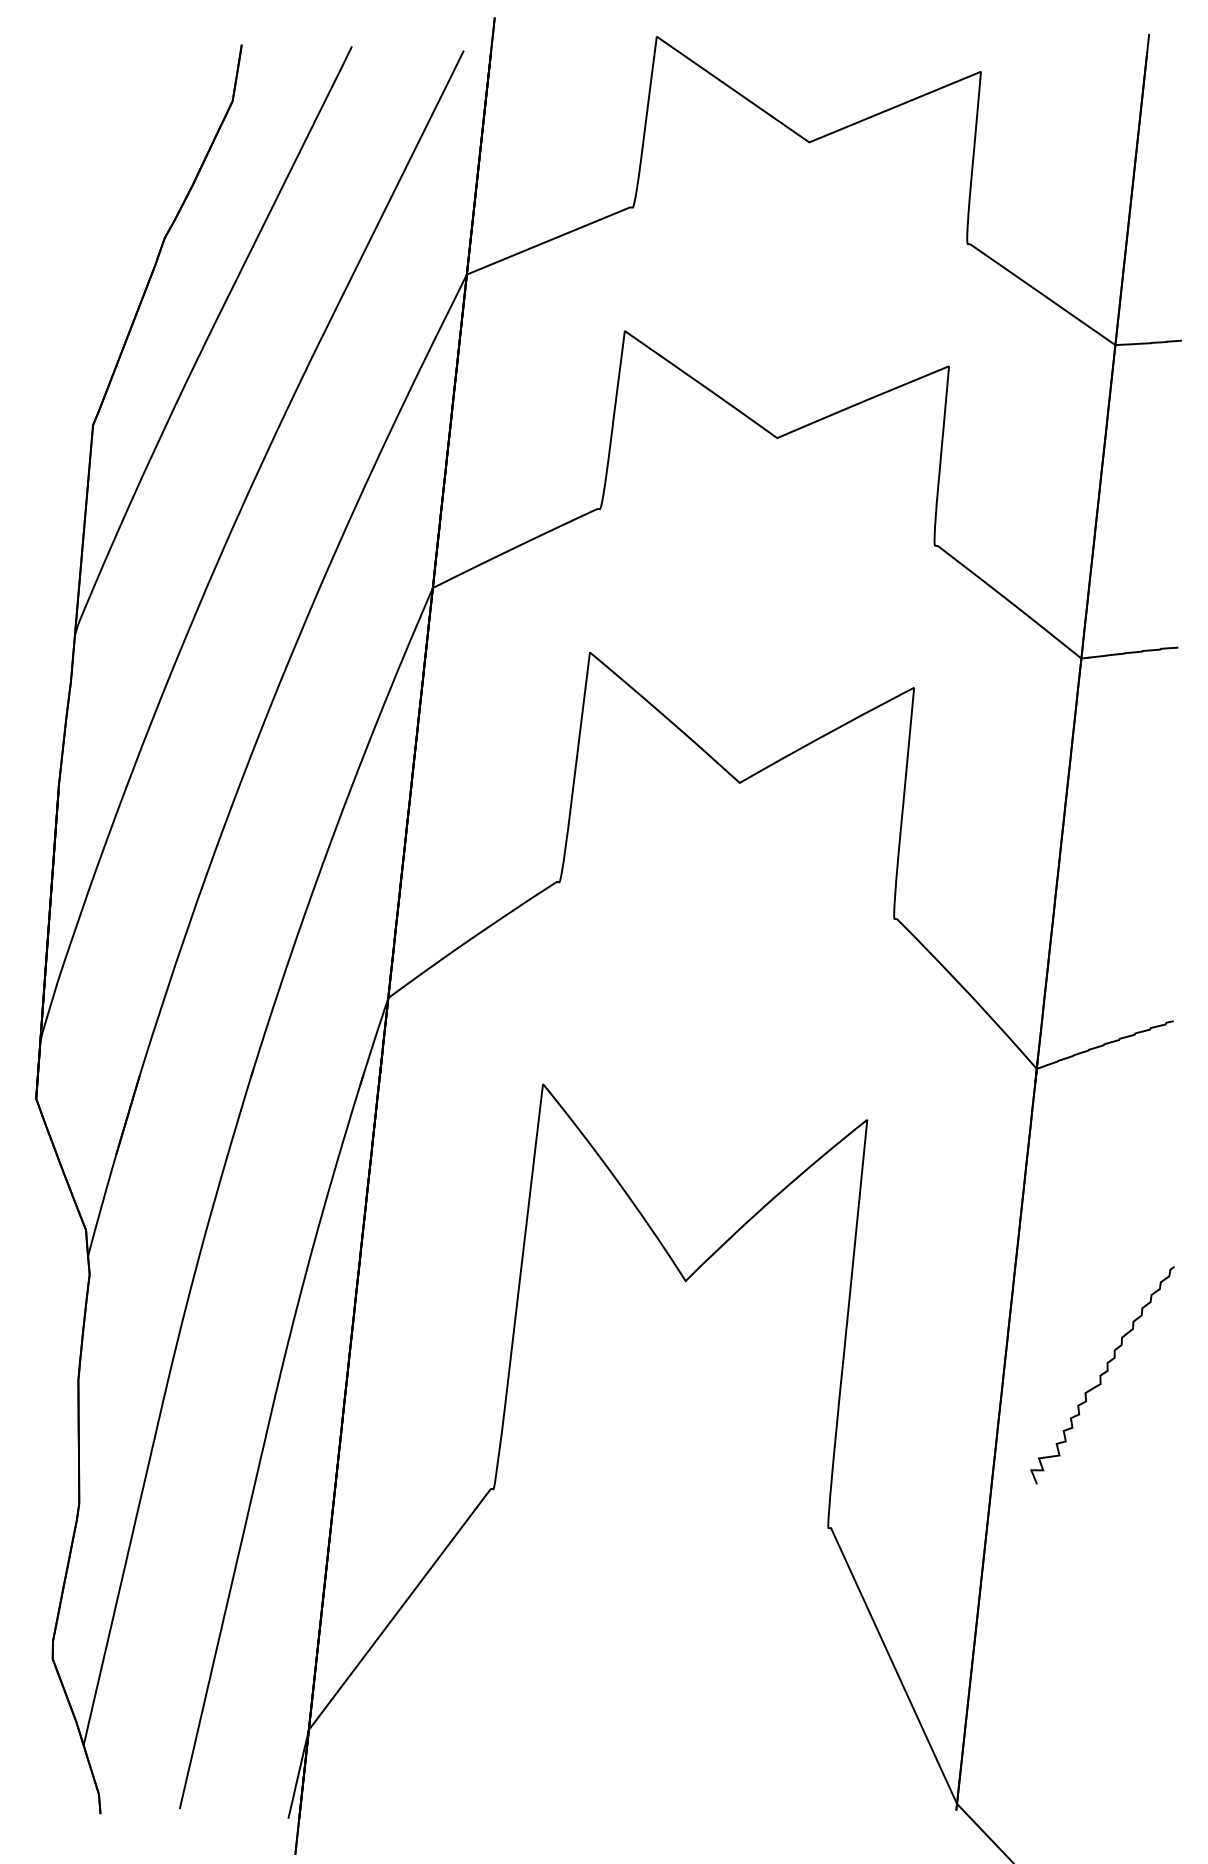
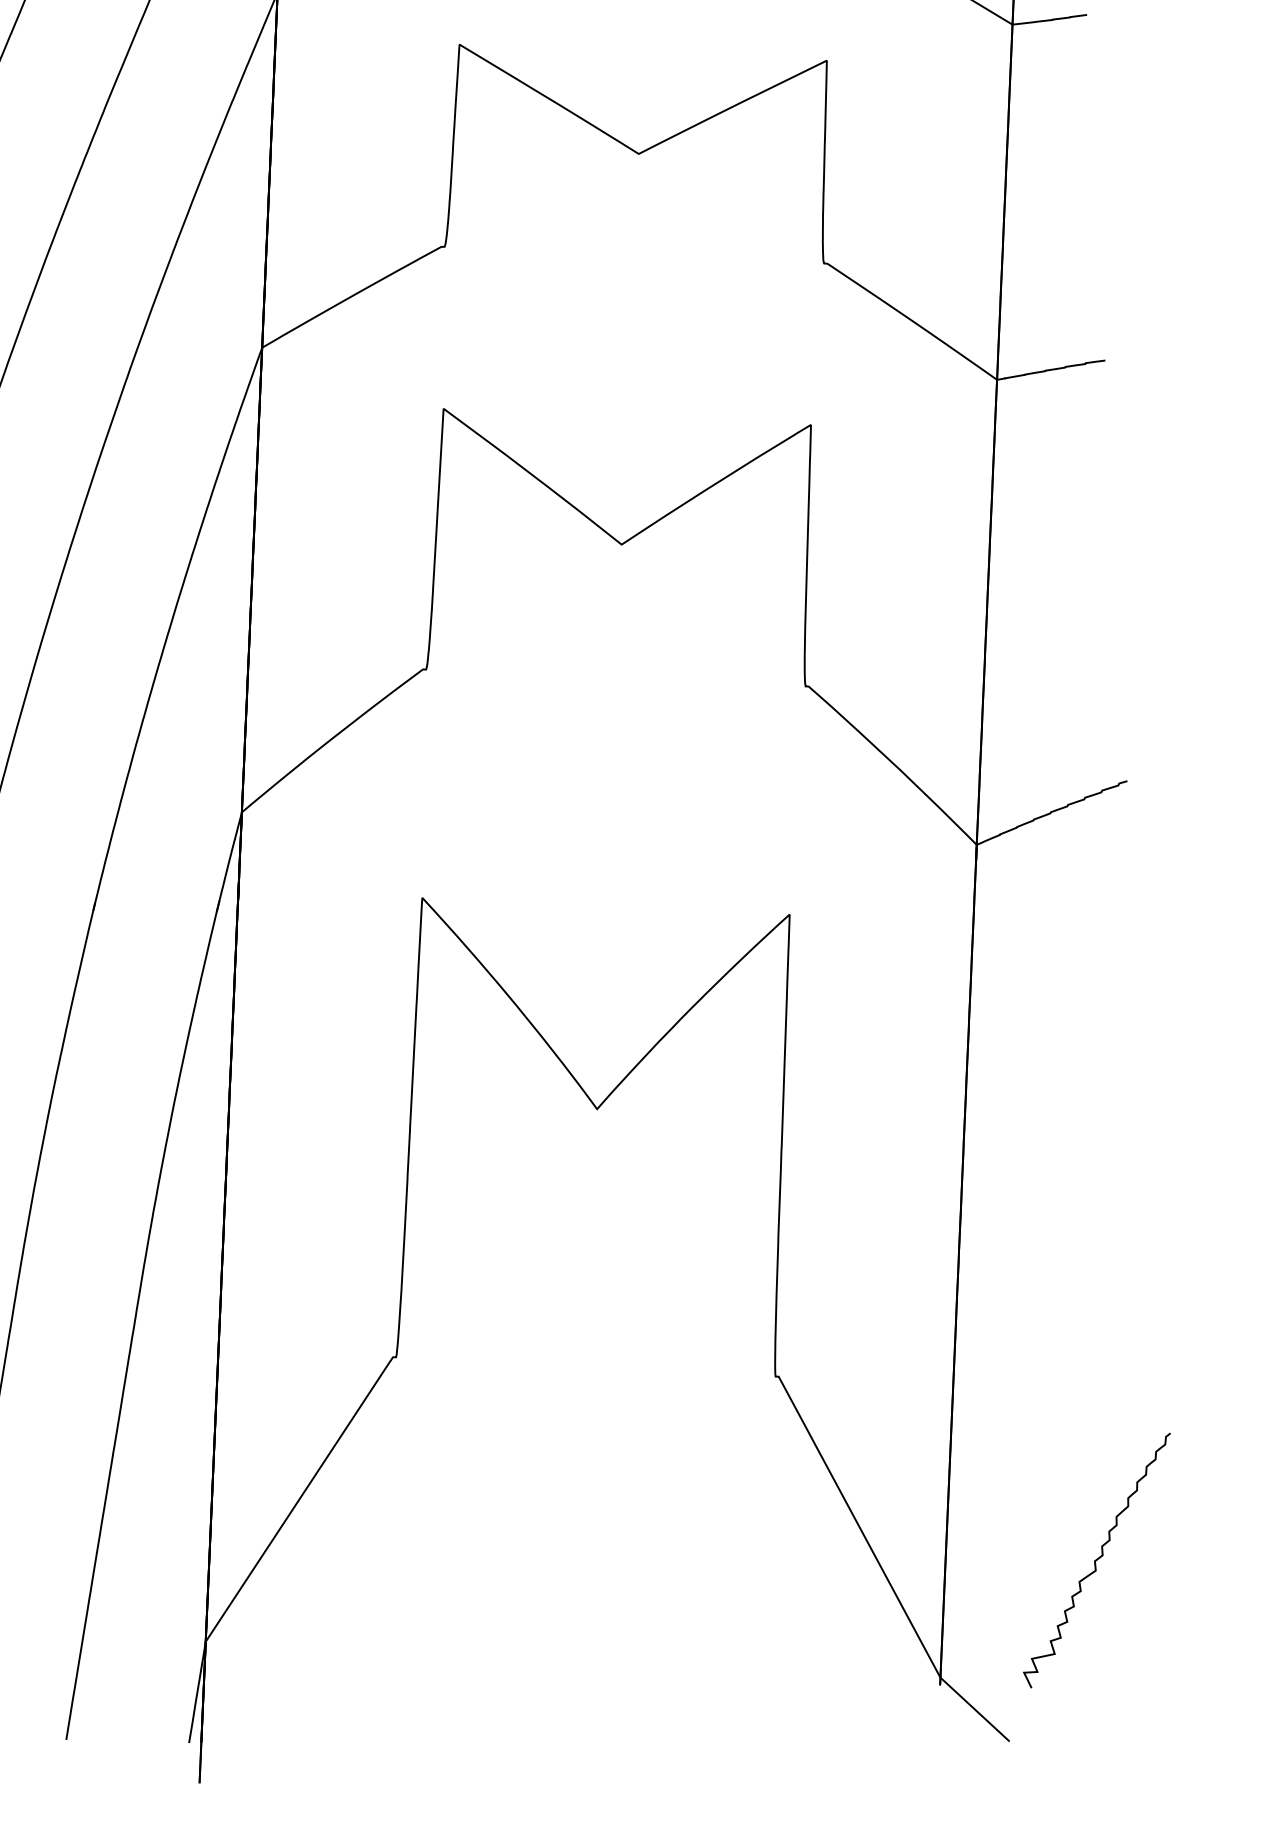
curve: (1102, 1375) -> (1097, 1560), moved

